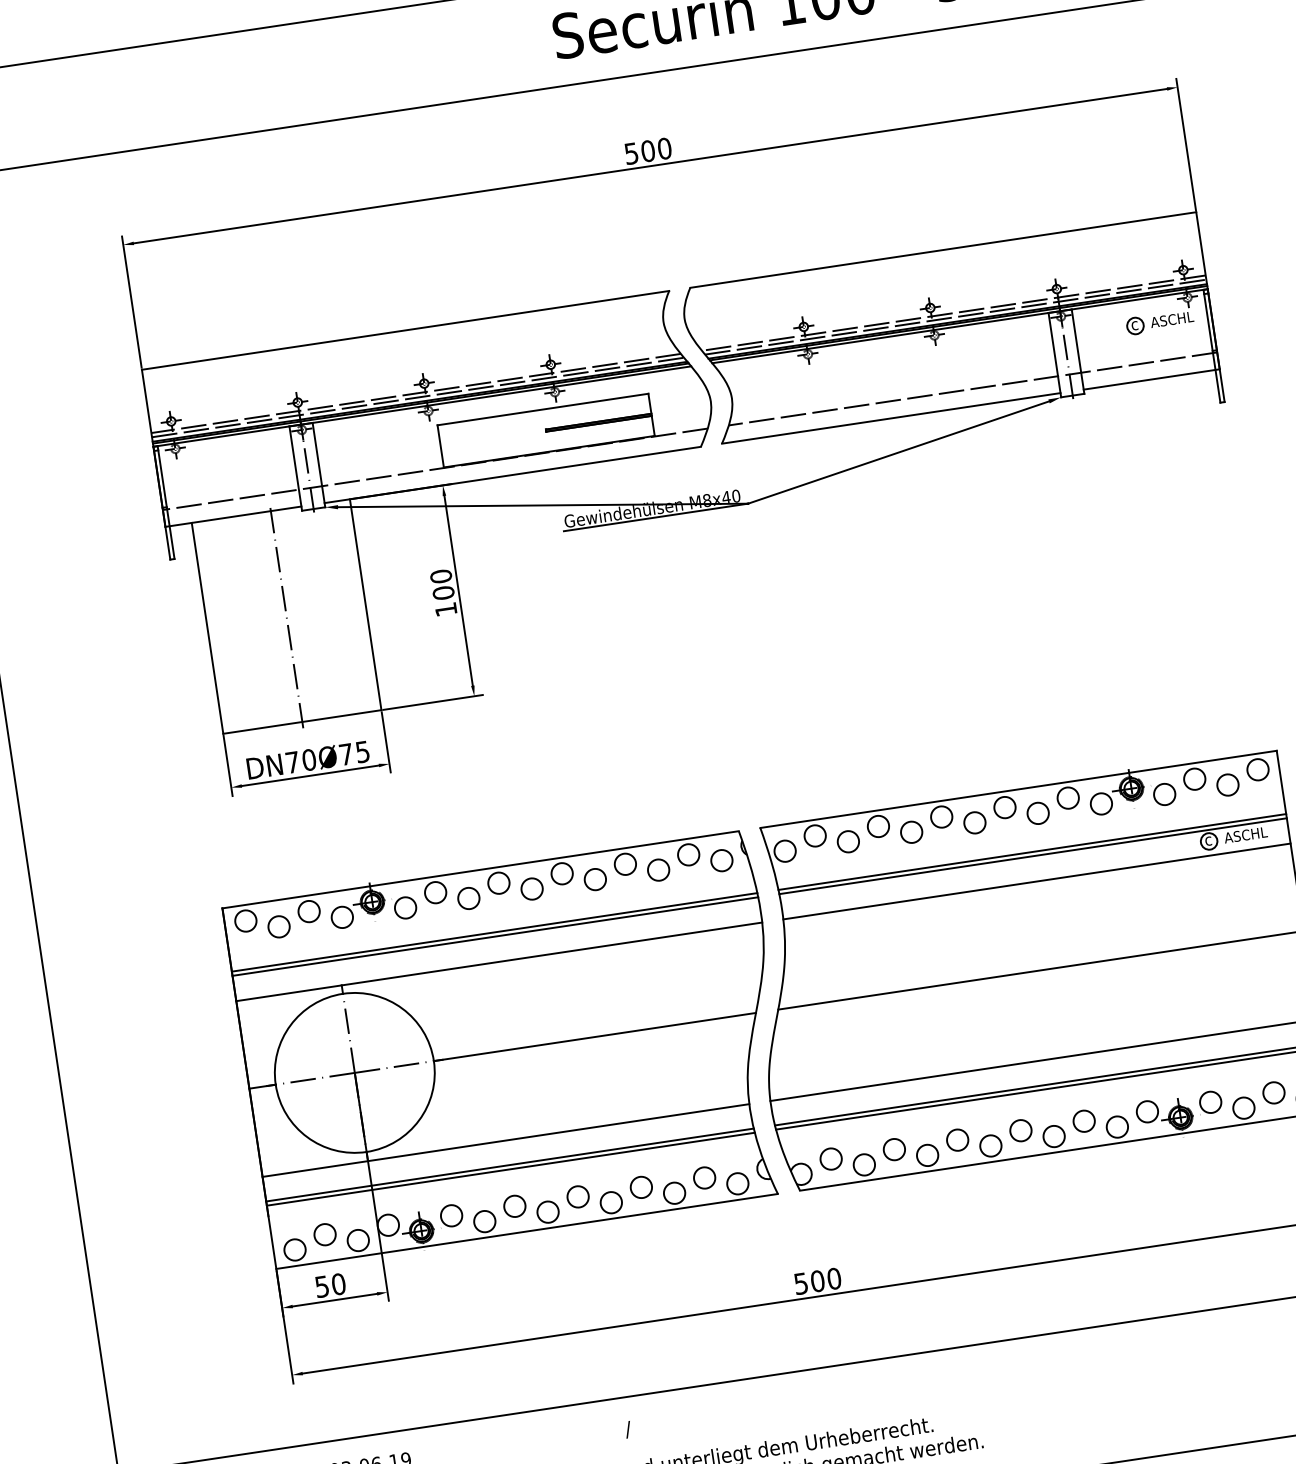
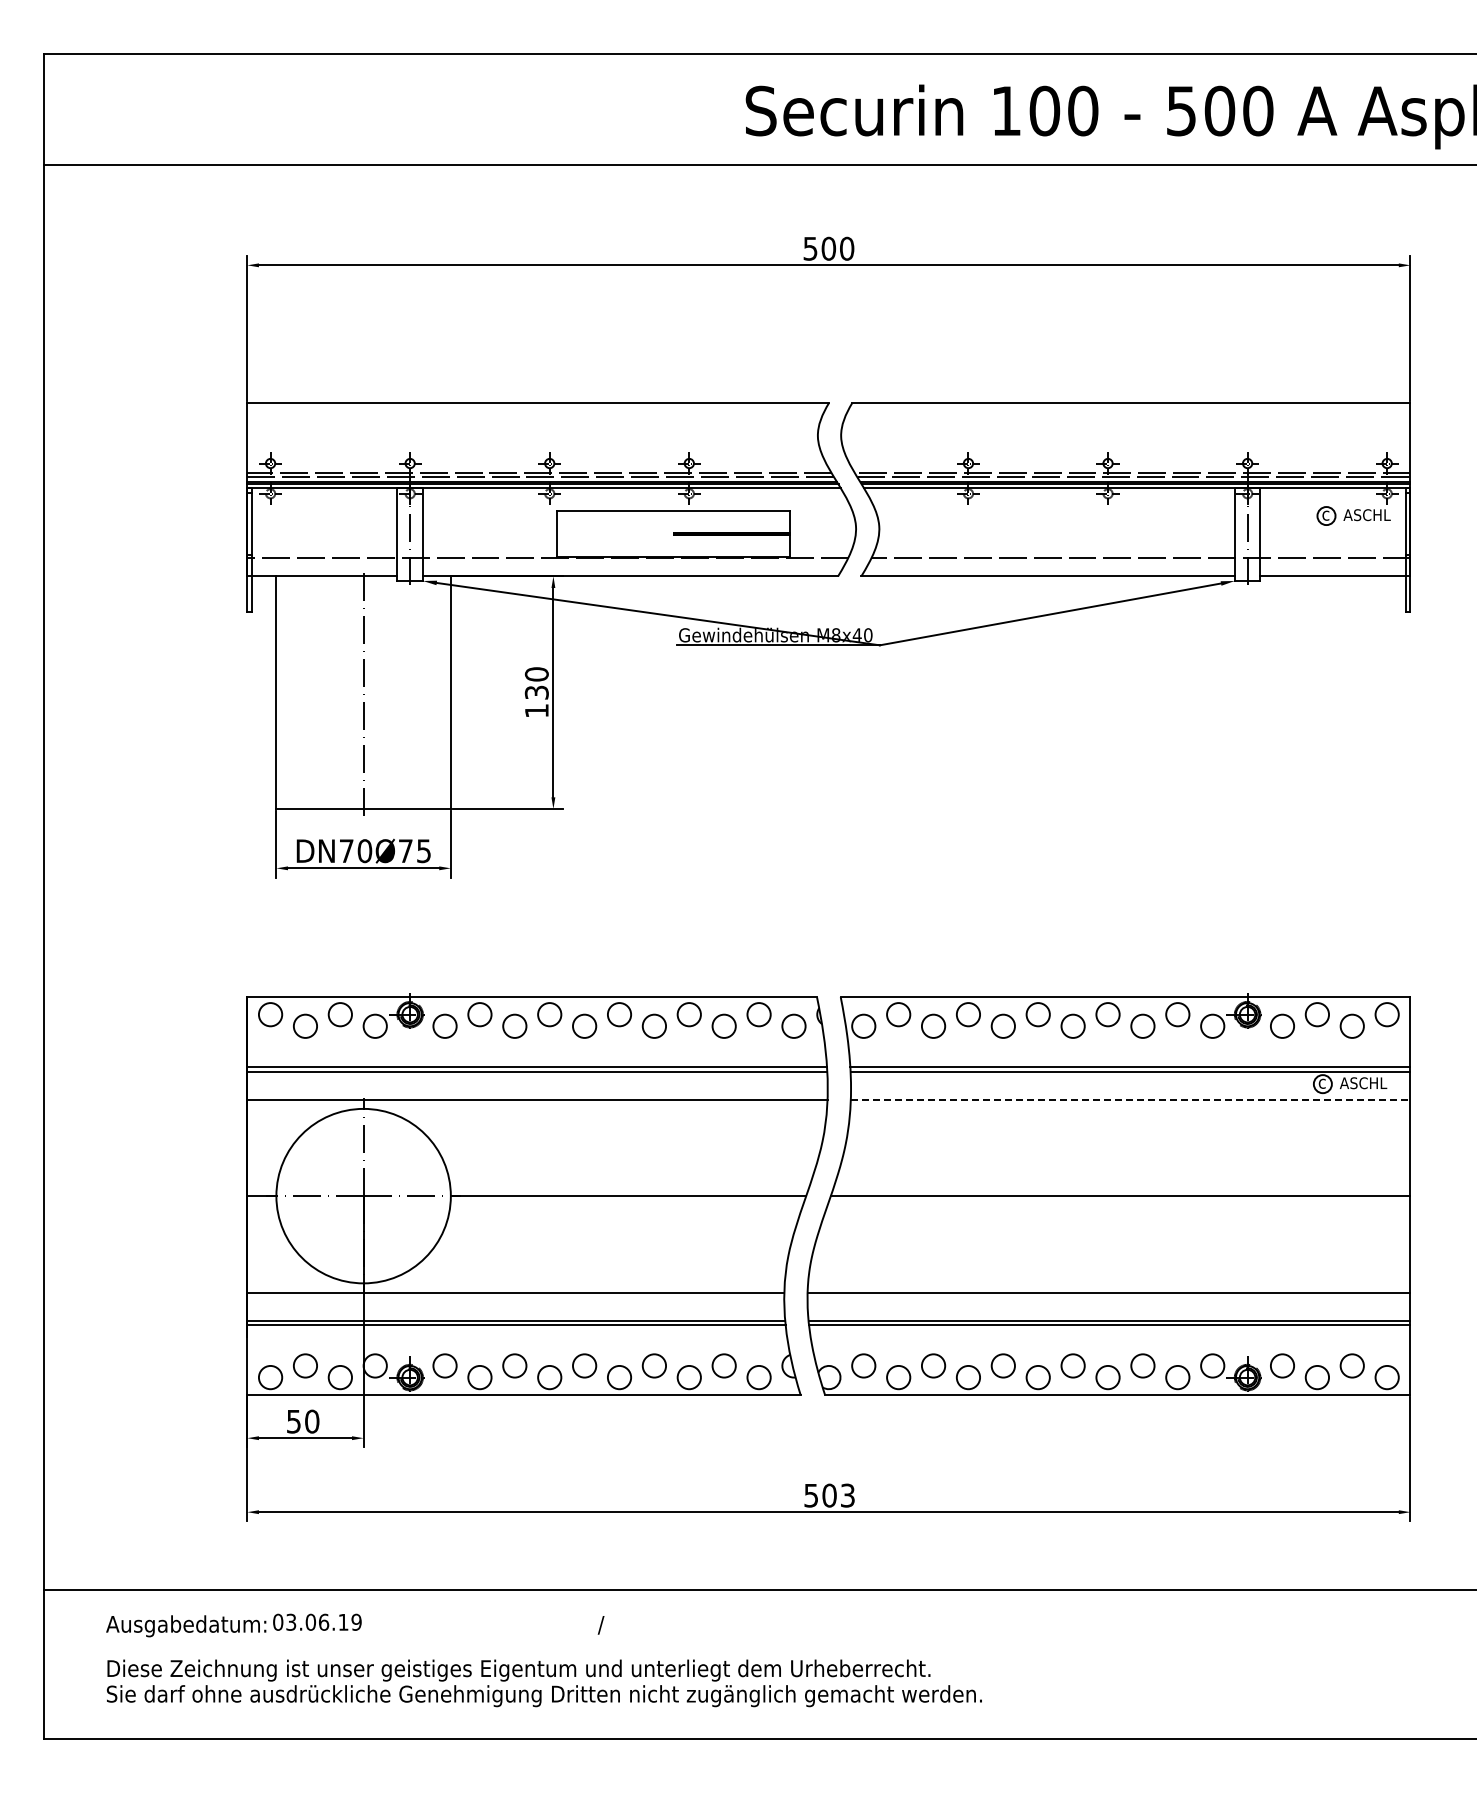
text: (443, 592) -> (536, 692), 100 -> 130
line: (1036, 881) -> (1130, 1099), solid -> dashed
text: (833, 1278) -> (847, 1495), 500 -> 503

